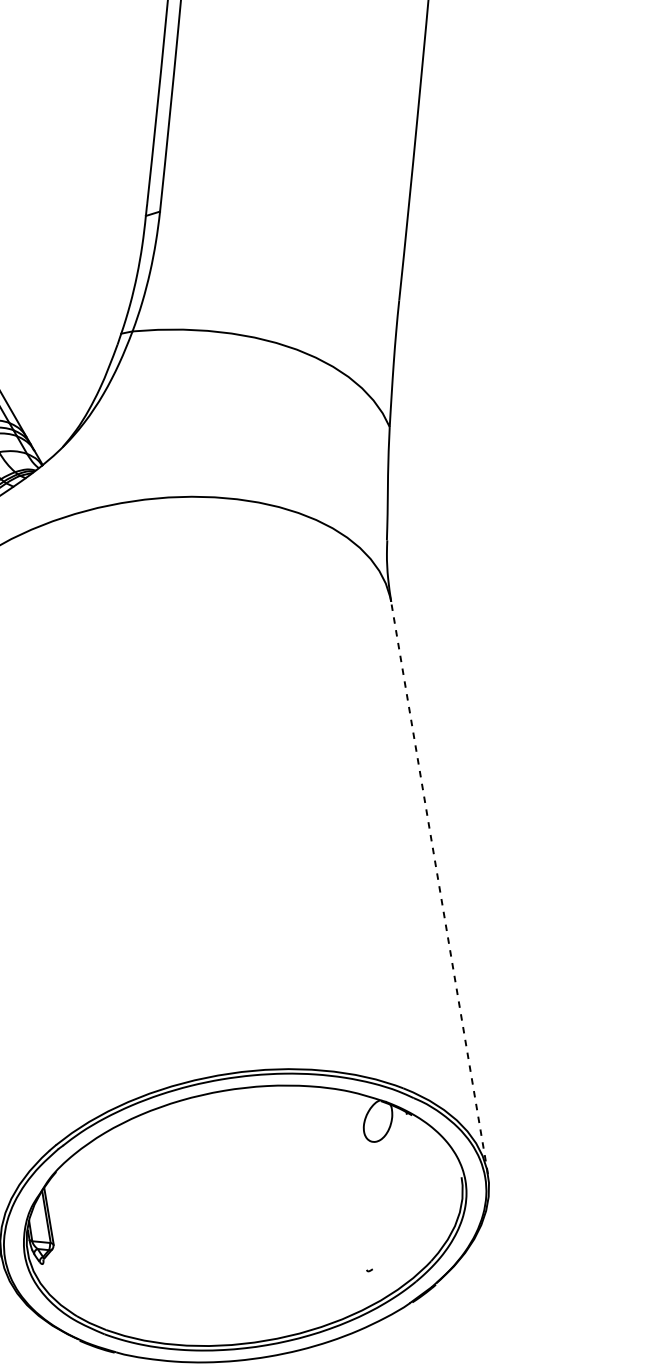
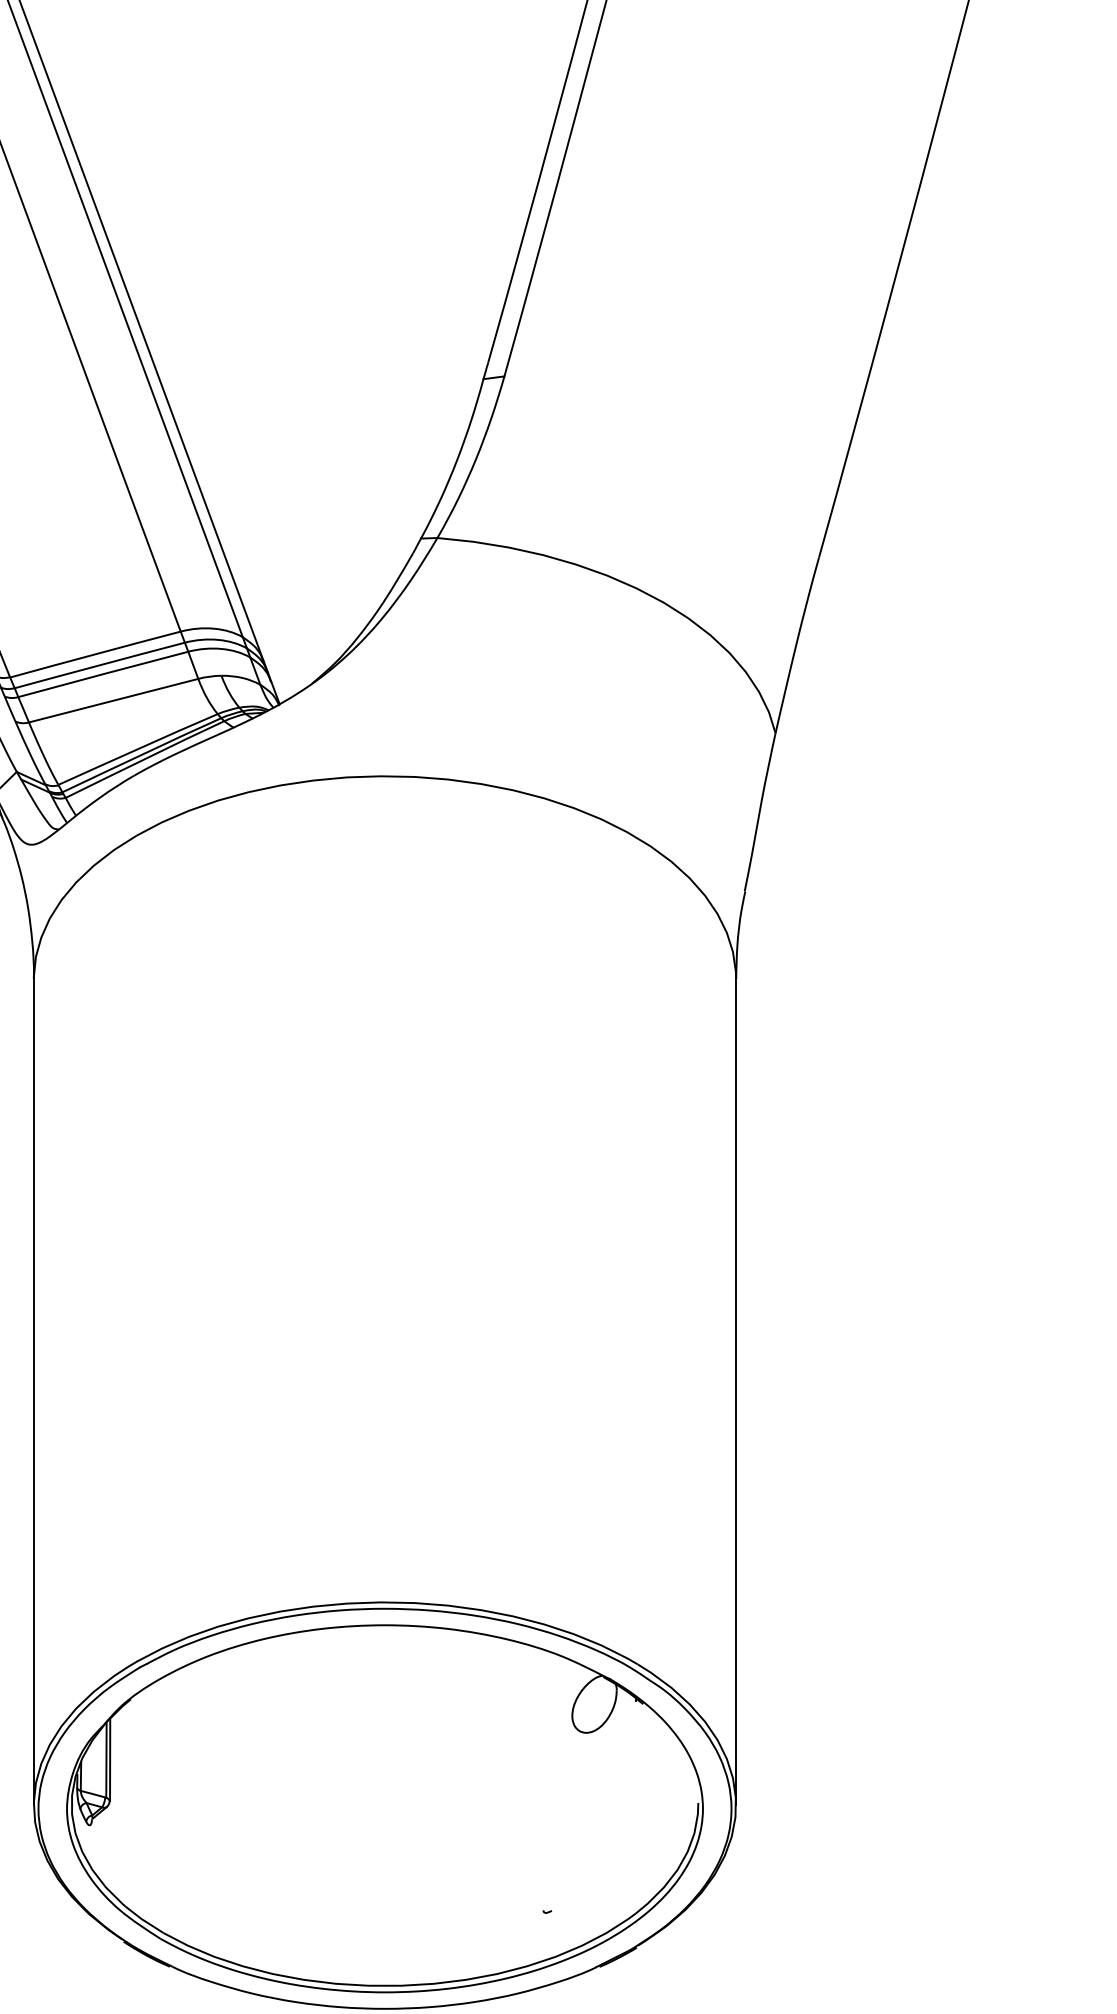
line: (439, 887) -> (736, 1391), dashed -> solid

